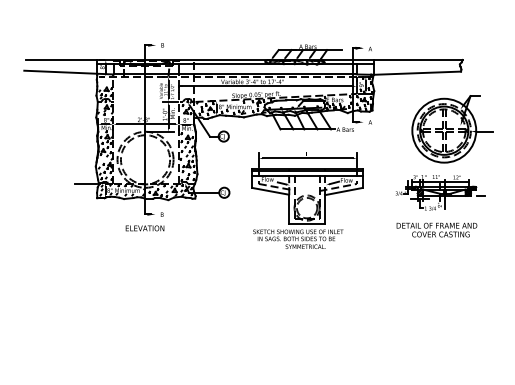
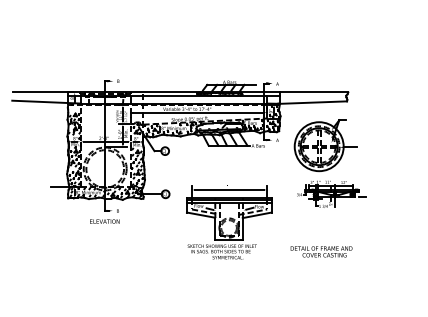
part: (452, 129) -> (325, 145), moved
part: (307, 200) -> (229, 222), moved
text: (436, 229) -> (321, 251), moved

